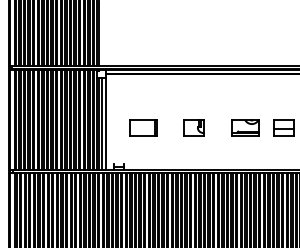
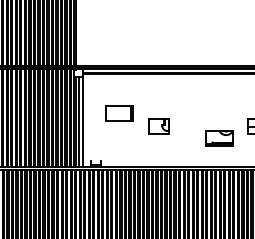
part: (143, 127) -> (119, 112), moved
part: (193, 127) -> (158, 125), moved
part: (245, 127) -> (219, 138), moved

